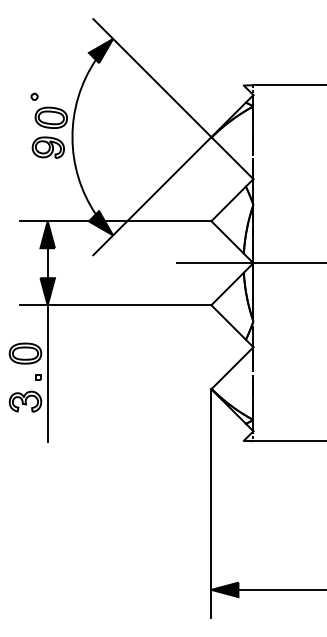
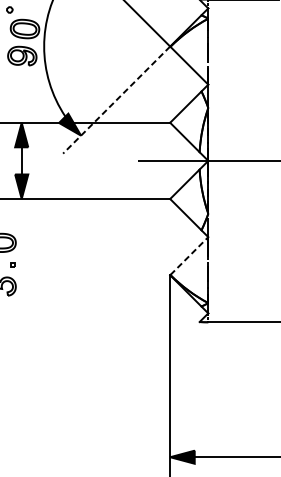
line: (152, 196) -> (116, 100), solid -> dashed
line: (232, 368) -> (189, 256), solid -> dashed
line: (47, 373) -> (21, 260), removed

